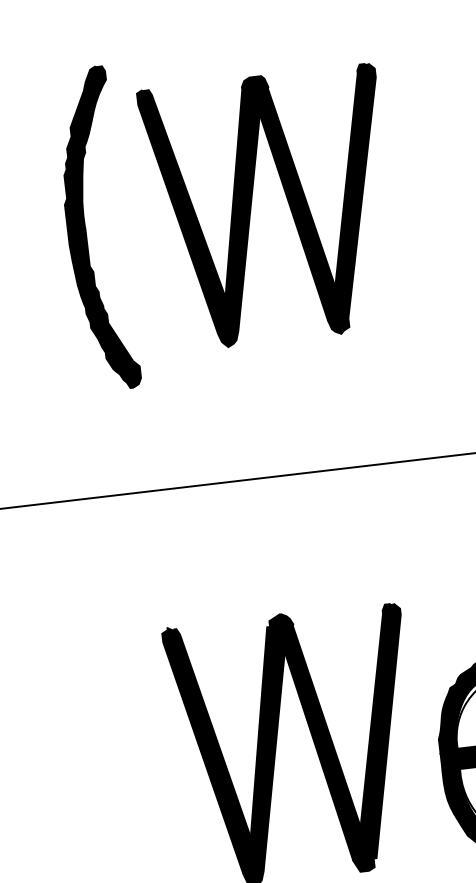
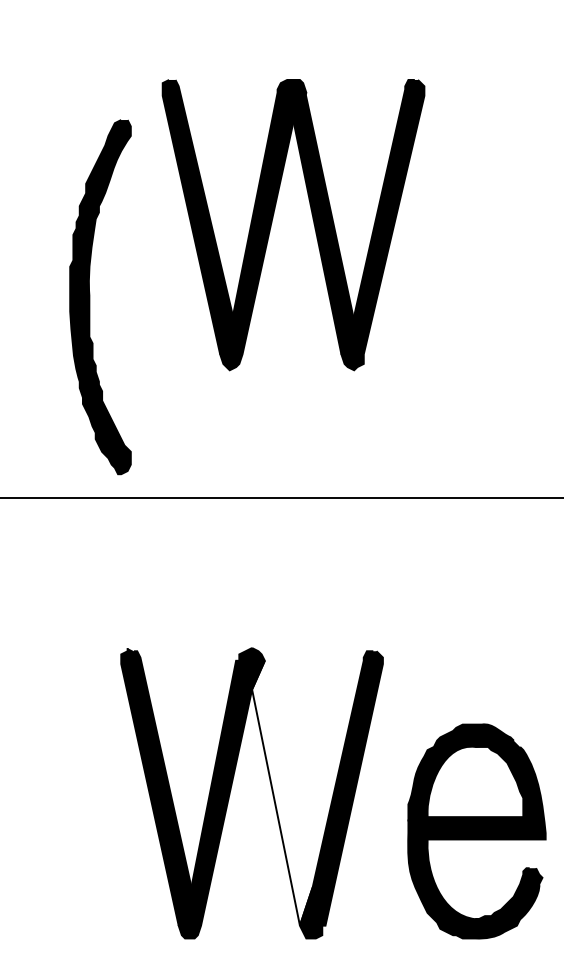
part: (287, 201) -> (312, 219), moved
part: (86, 230) -> (90, 297), moved
fill: (323, 741) -> (282, 792), removed

